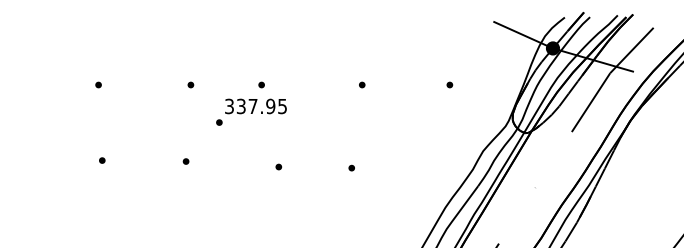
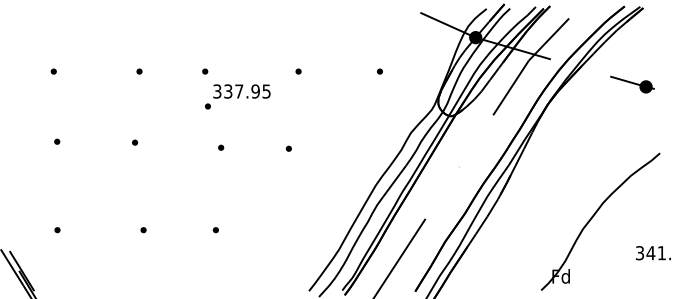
text: (251, 111) -> (237, 96), moved

